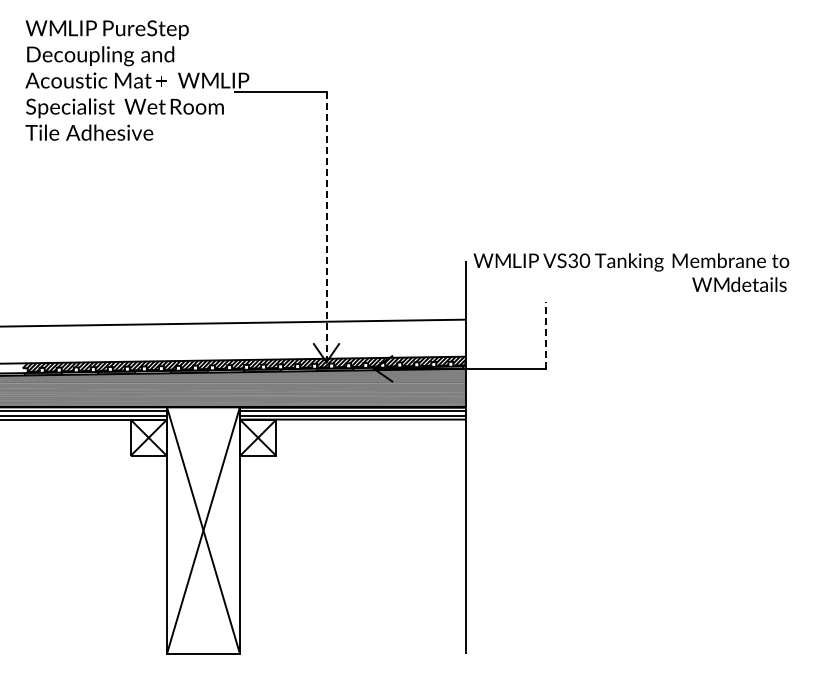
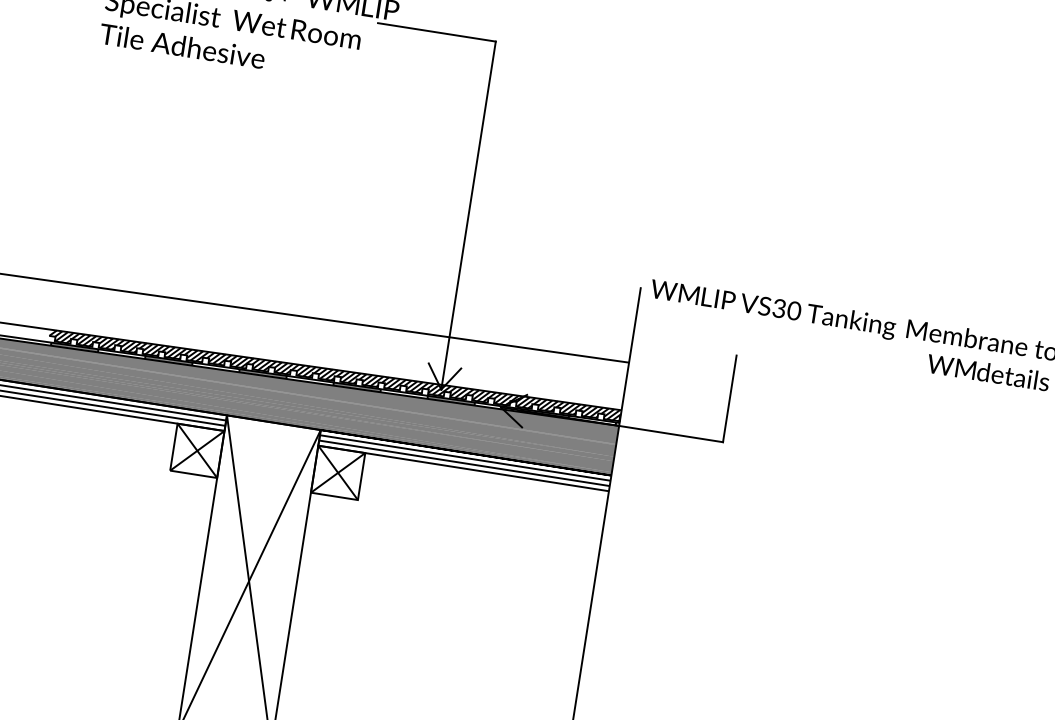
line: (326, 227) -> (468, 215), dashed -> solid
line: (546, 335) -> (729, 399), dashed -> solid

